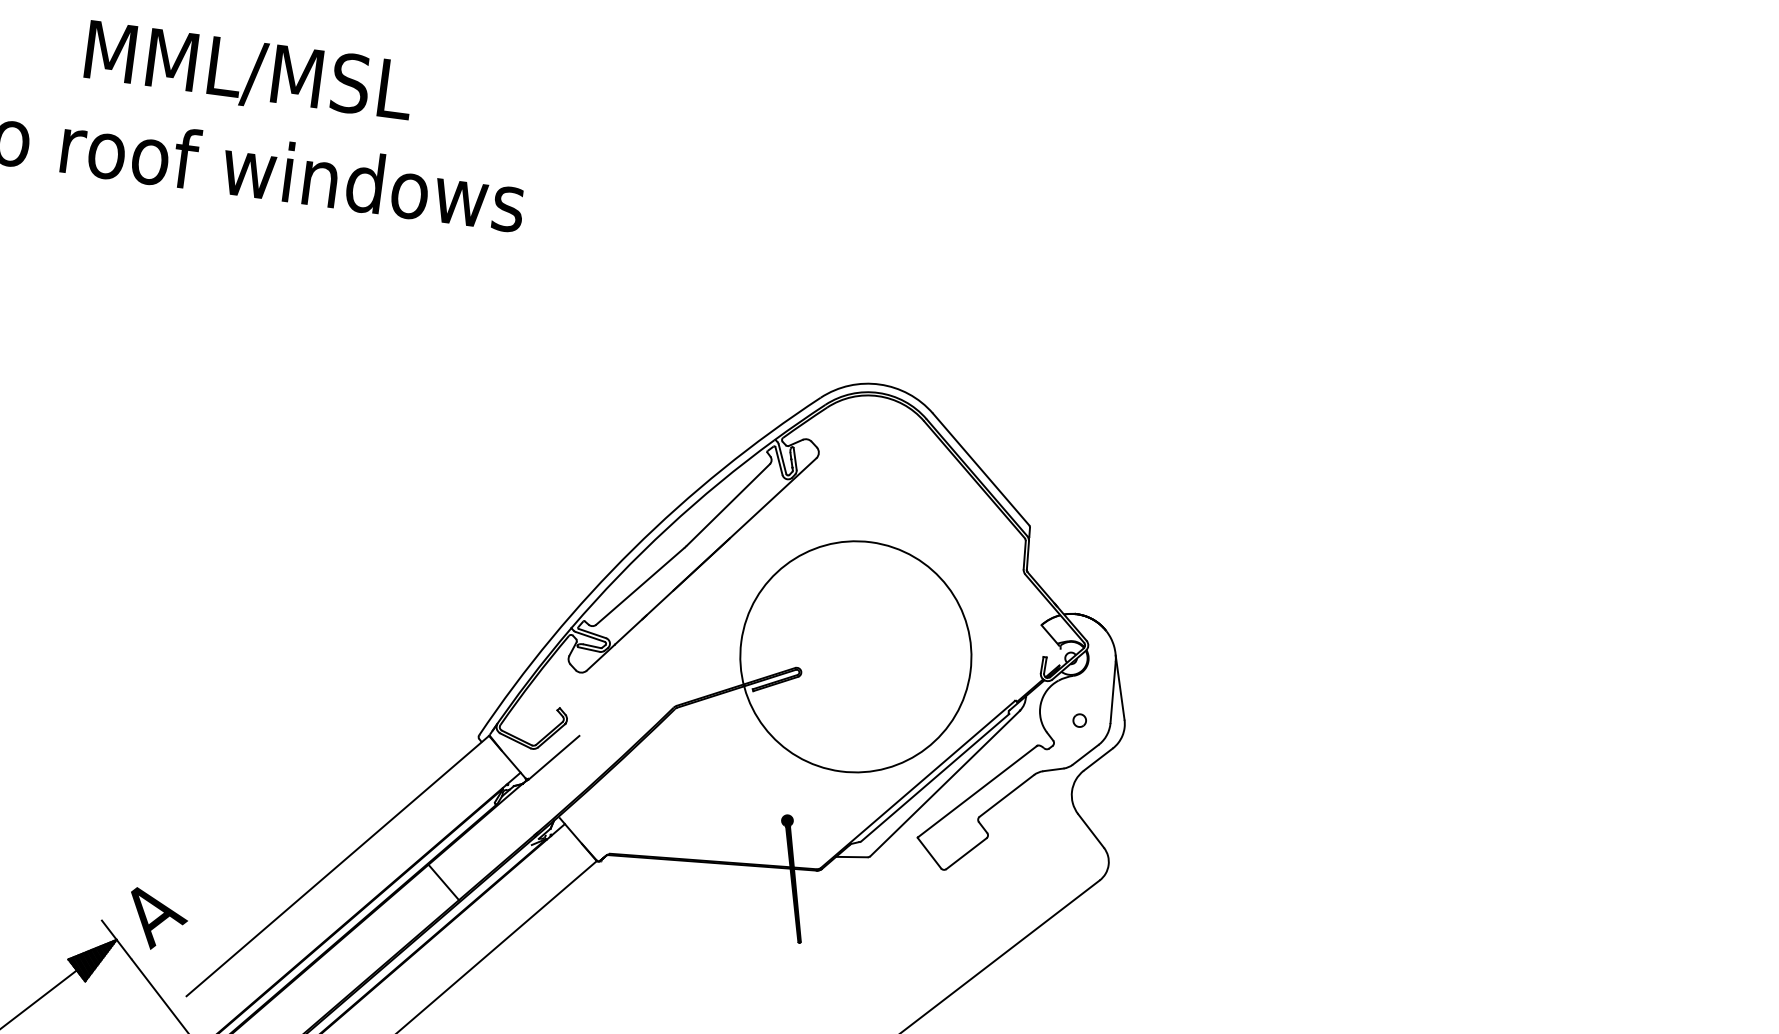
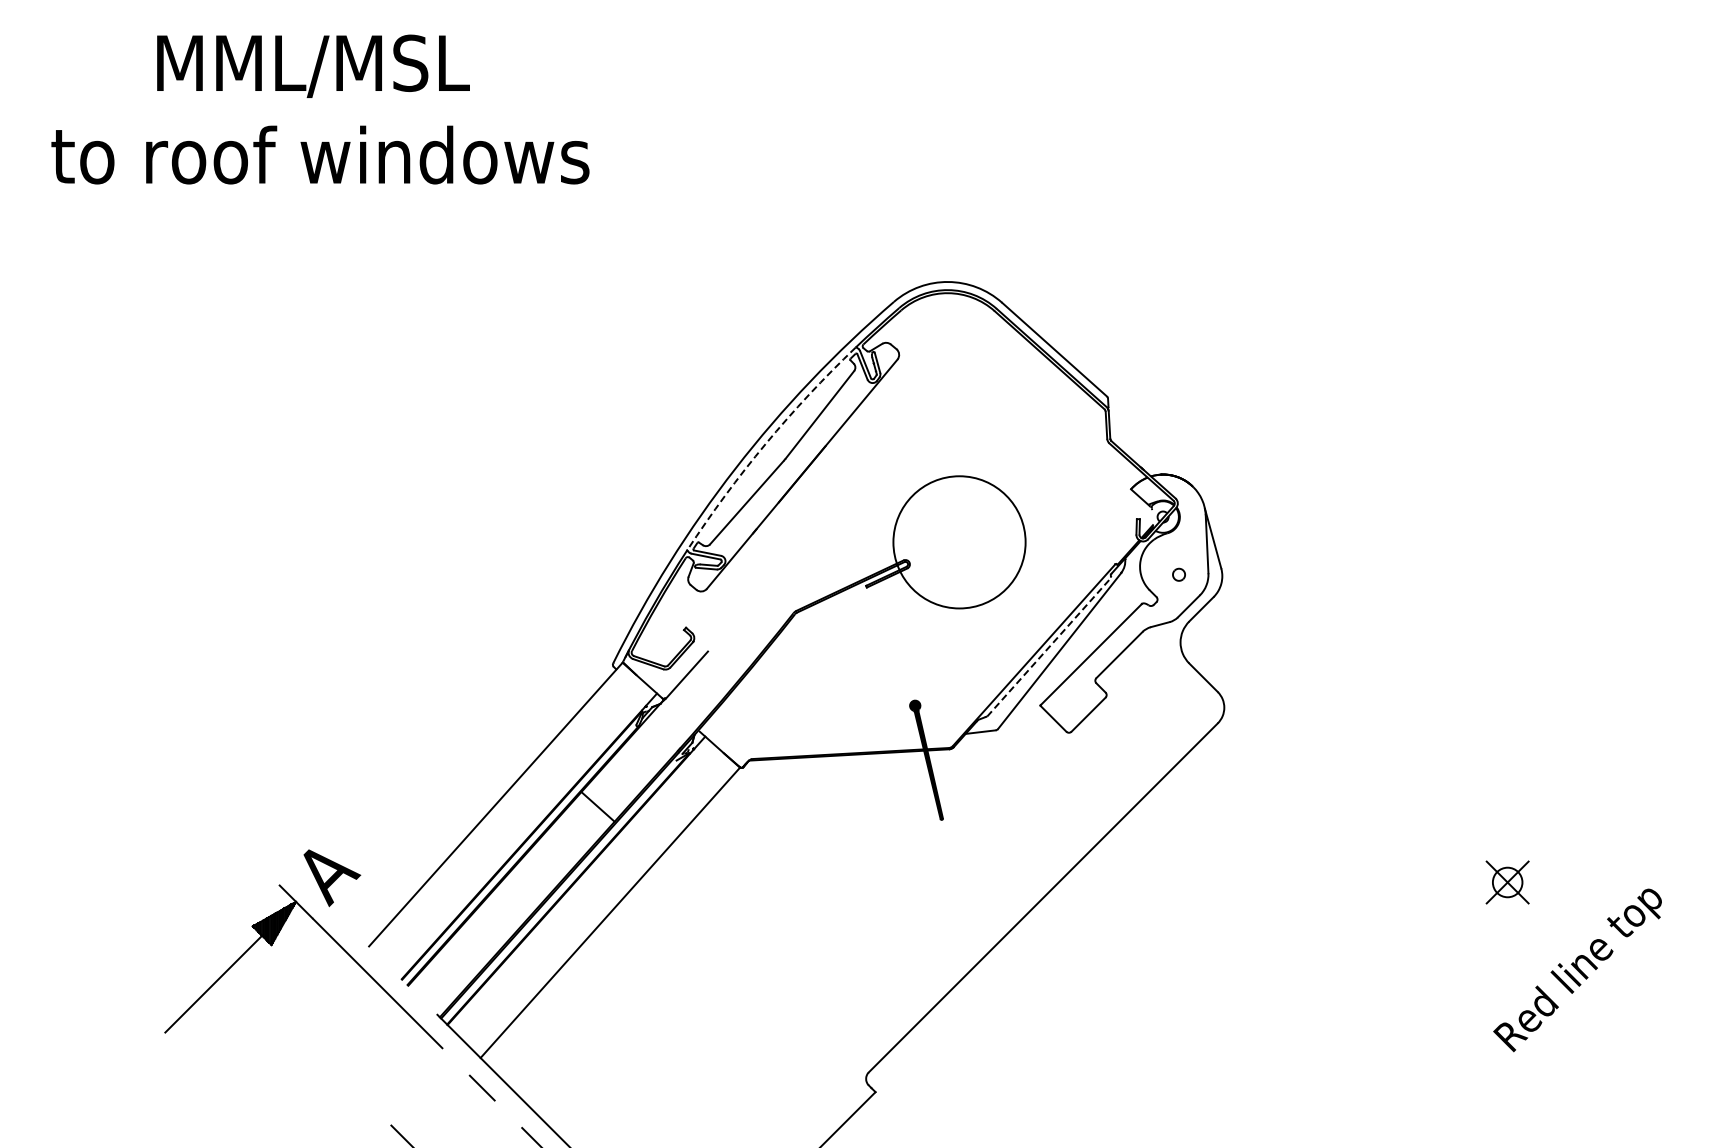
arc: (667, 527) -> (765, 443), solid -> dashed
circle: (855, 656) -> (959, 542), size x0.6
line: (935, 777) -> (1049, 646), solid -> dashed

